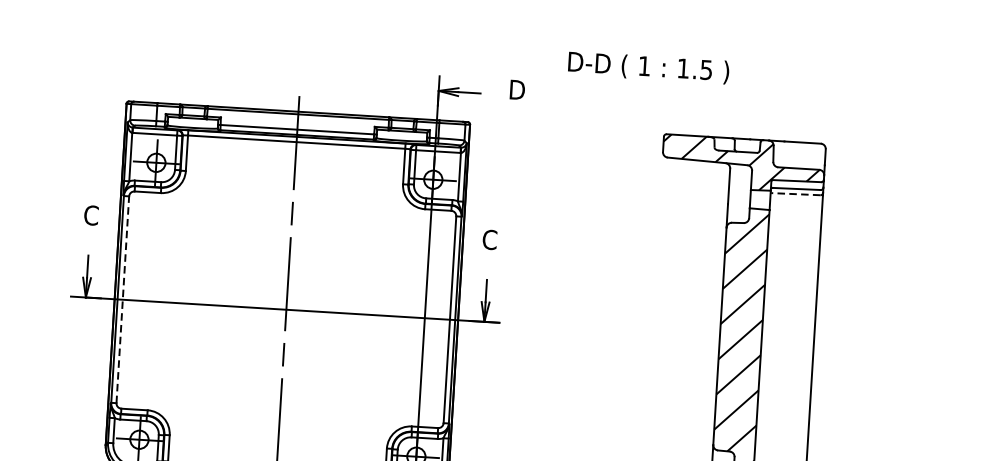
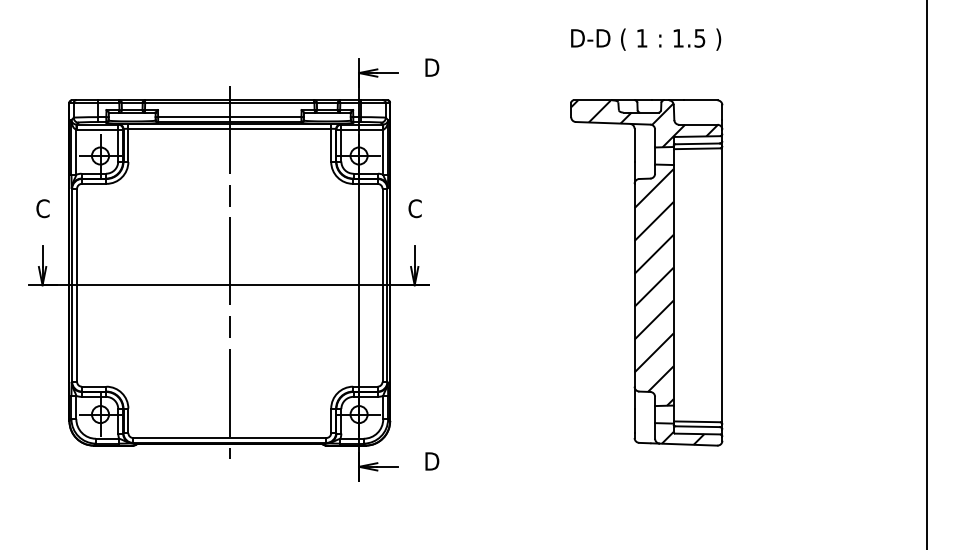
text: (649, 67) -> (646, 39), moved
line: (796, 193) -> (697, 148), dashed -> solid
line: (123, 300) -> (77, 285), dashed -> solid

